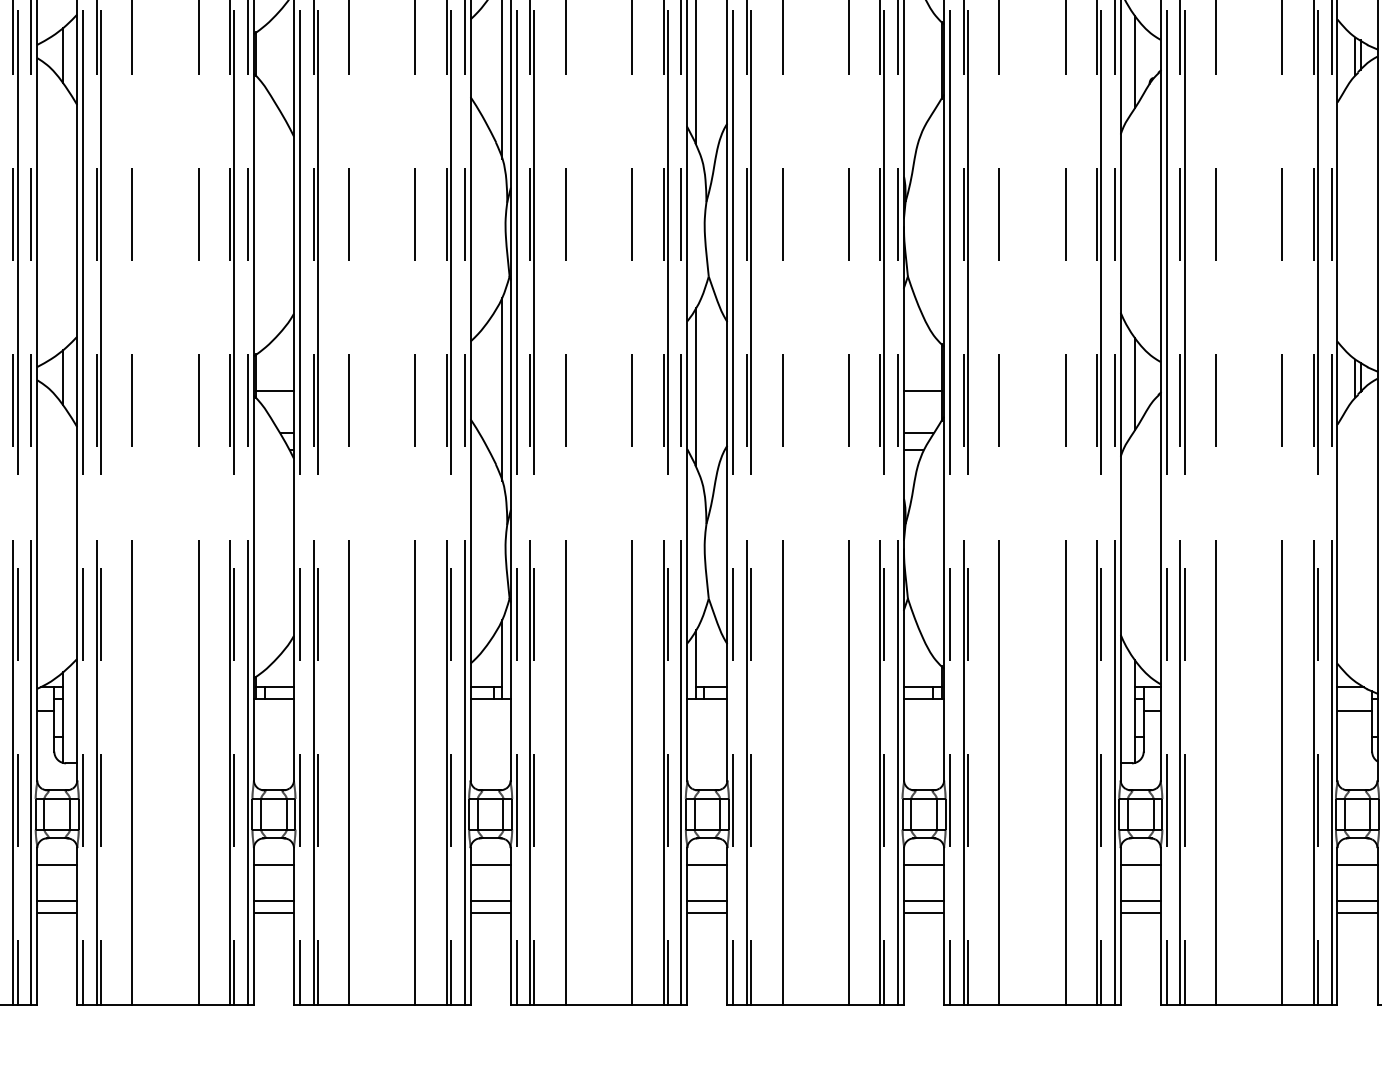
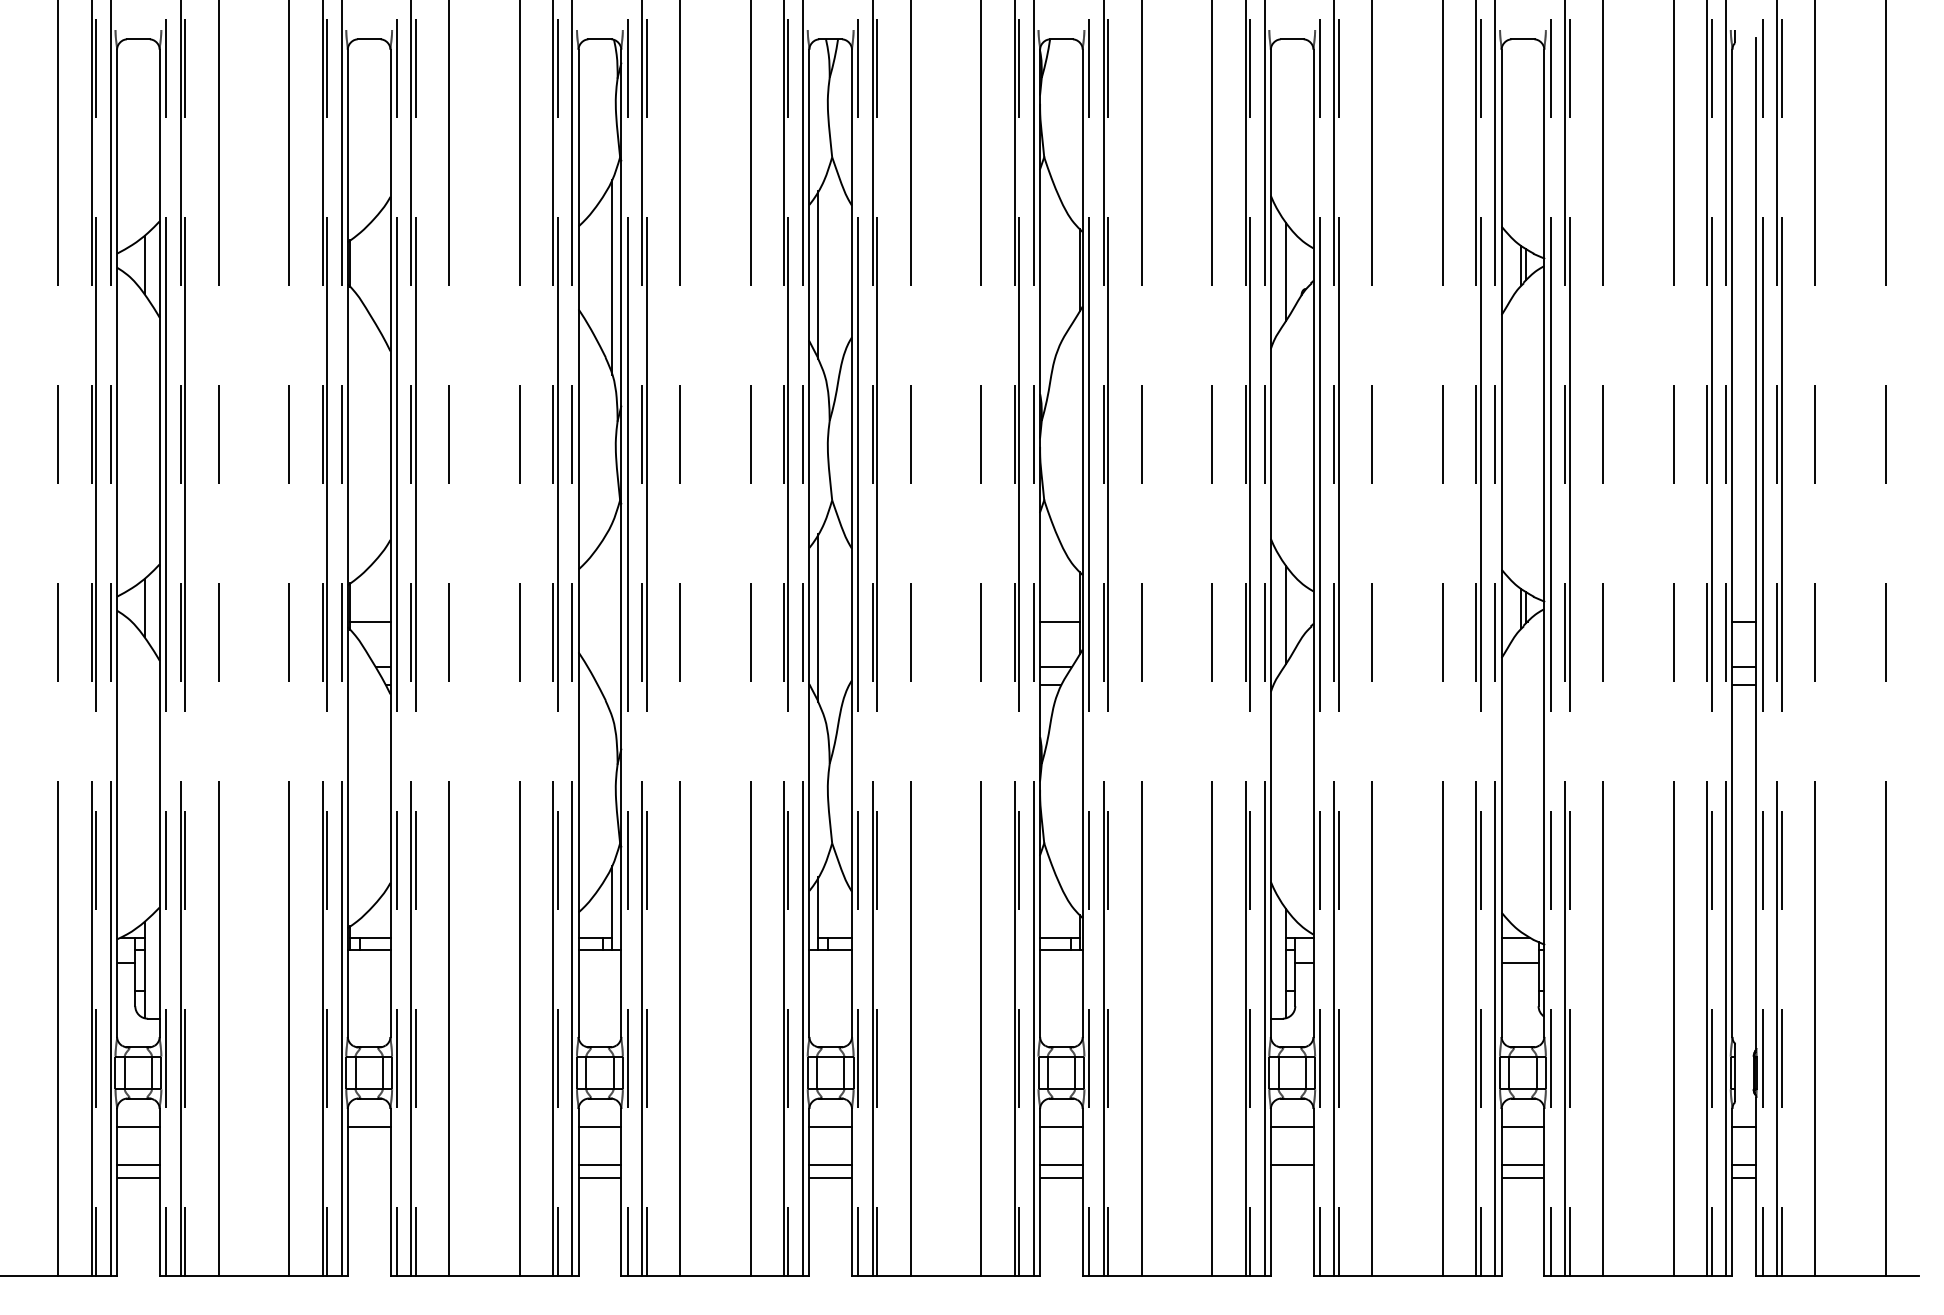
line: (502, 388) -> (612, 619), removed
line: (273, 901) -> (368, 1165), removed
line: (273, 912) -> (368, 1177), removed
line: (1140, 912) -> (1291, 1177), removed

